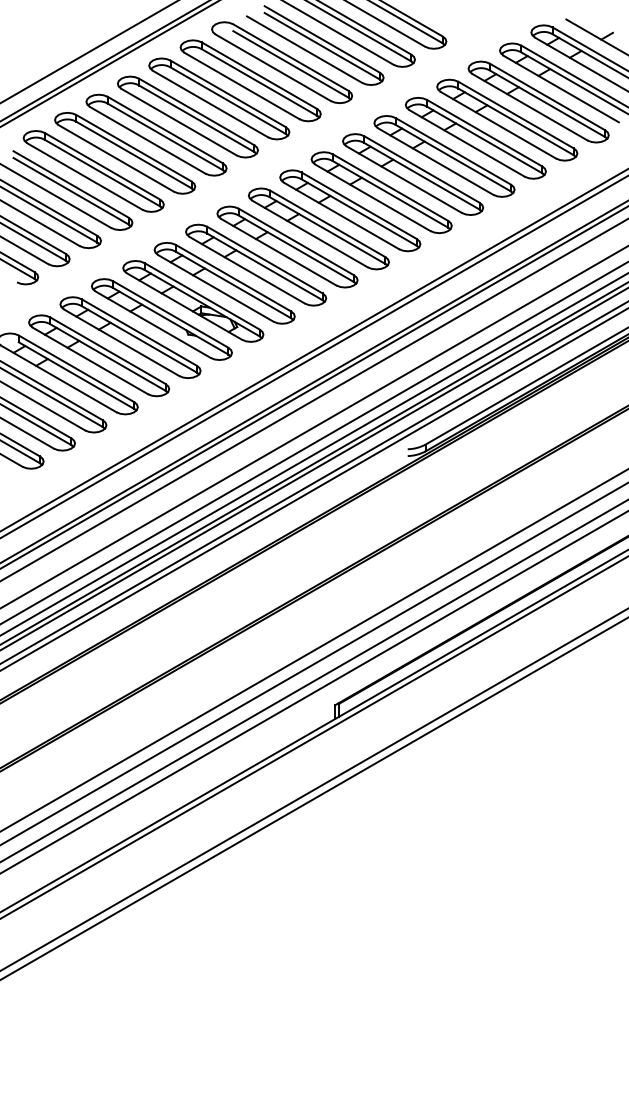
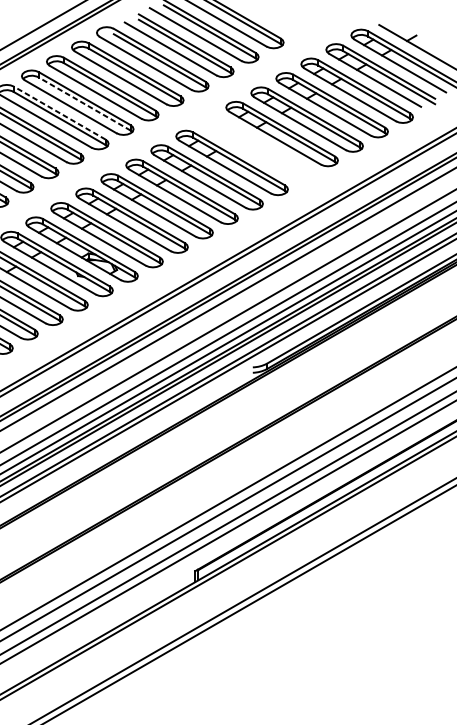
line: (196, 118) -> (84, 103), solid -> dashed
line: (165, 130) -> (59, 113), solid -> dashed
part: (413, 174) -> (257, 148), removed

